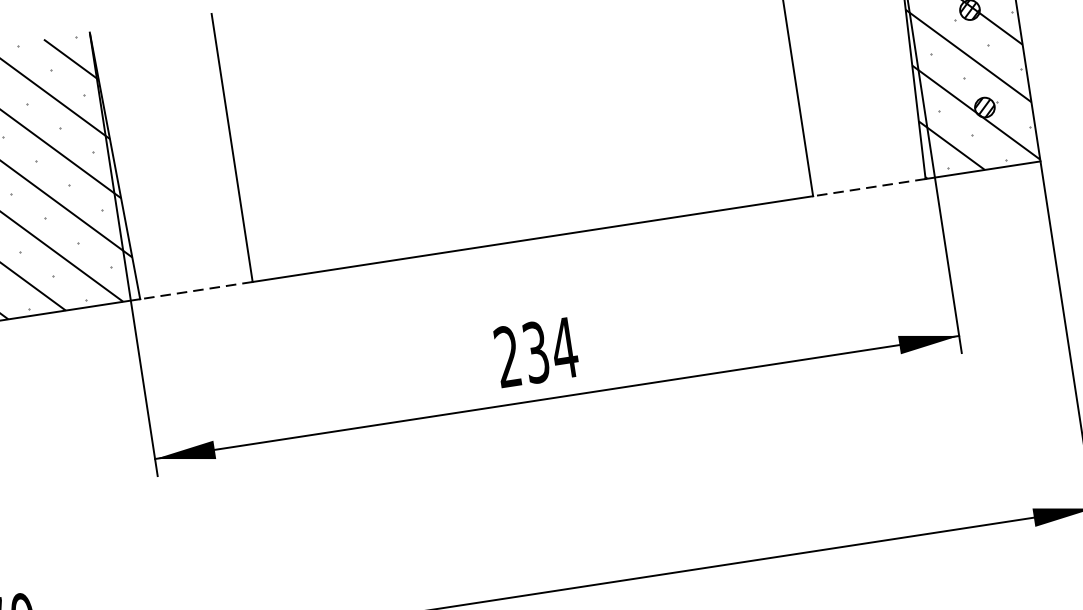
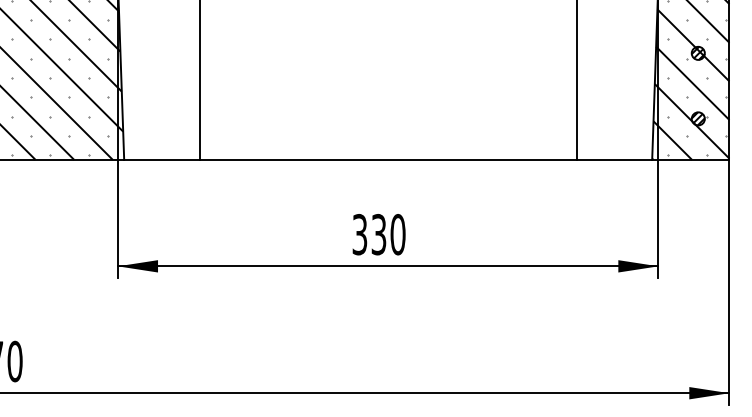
line: (869, 187) -> (614, 159), dashed -> solid
line: (195, 290) -> (161, 159), dashed -> solid
text: (535, 352) -> (378, 234), 234 -> 330

